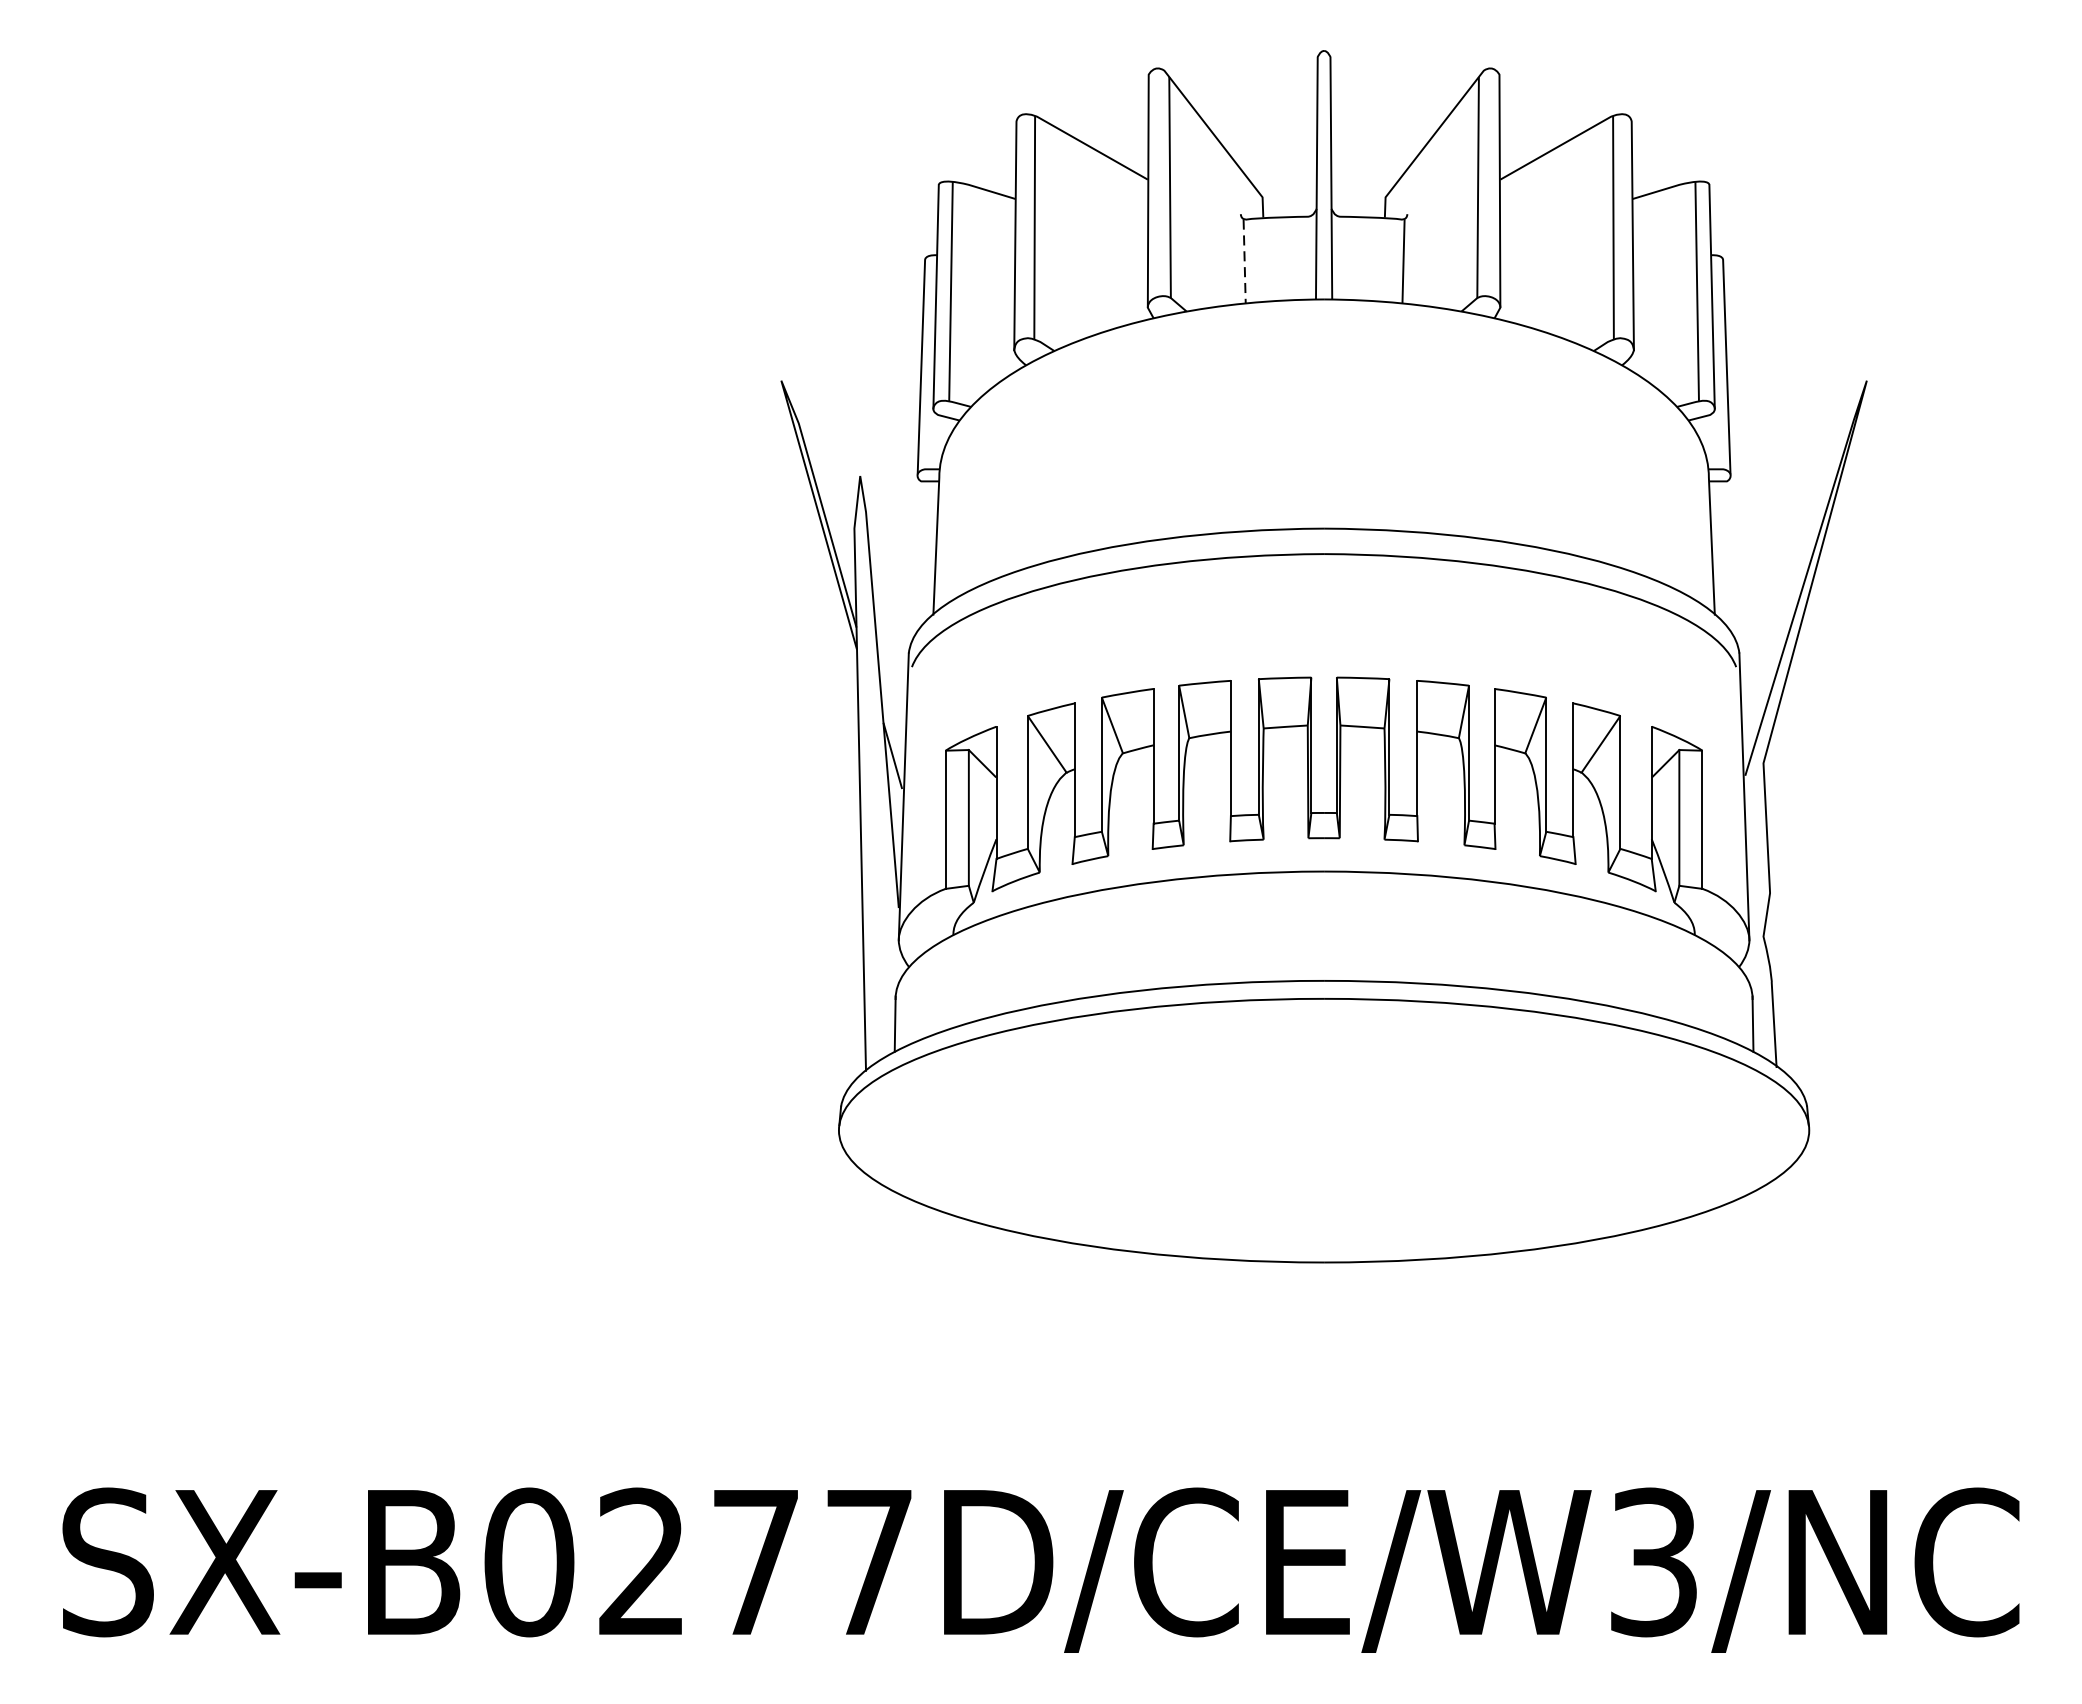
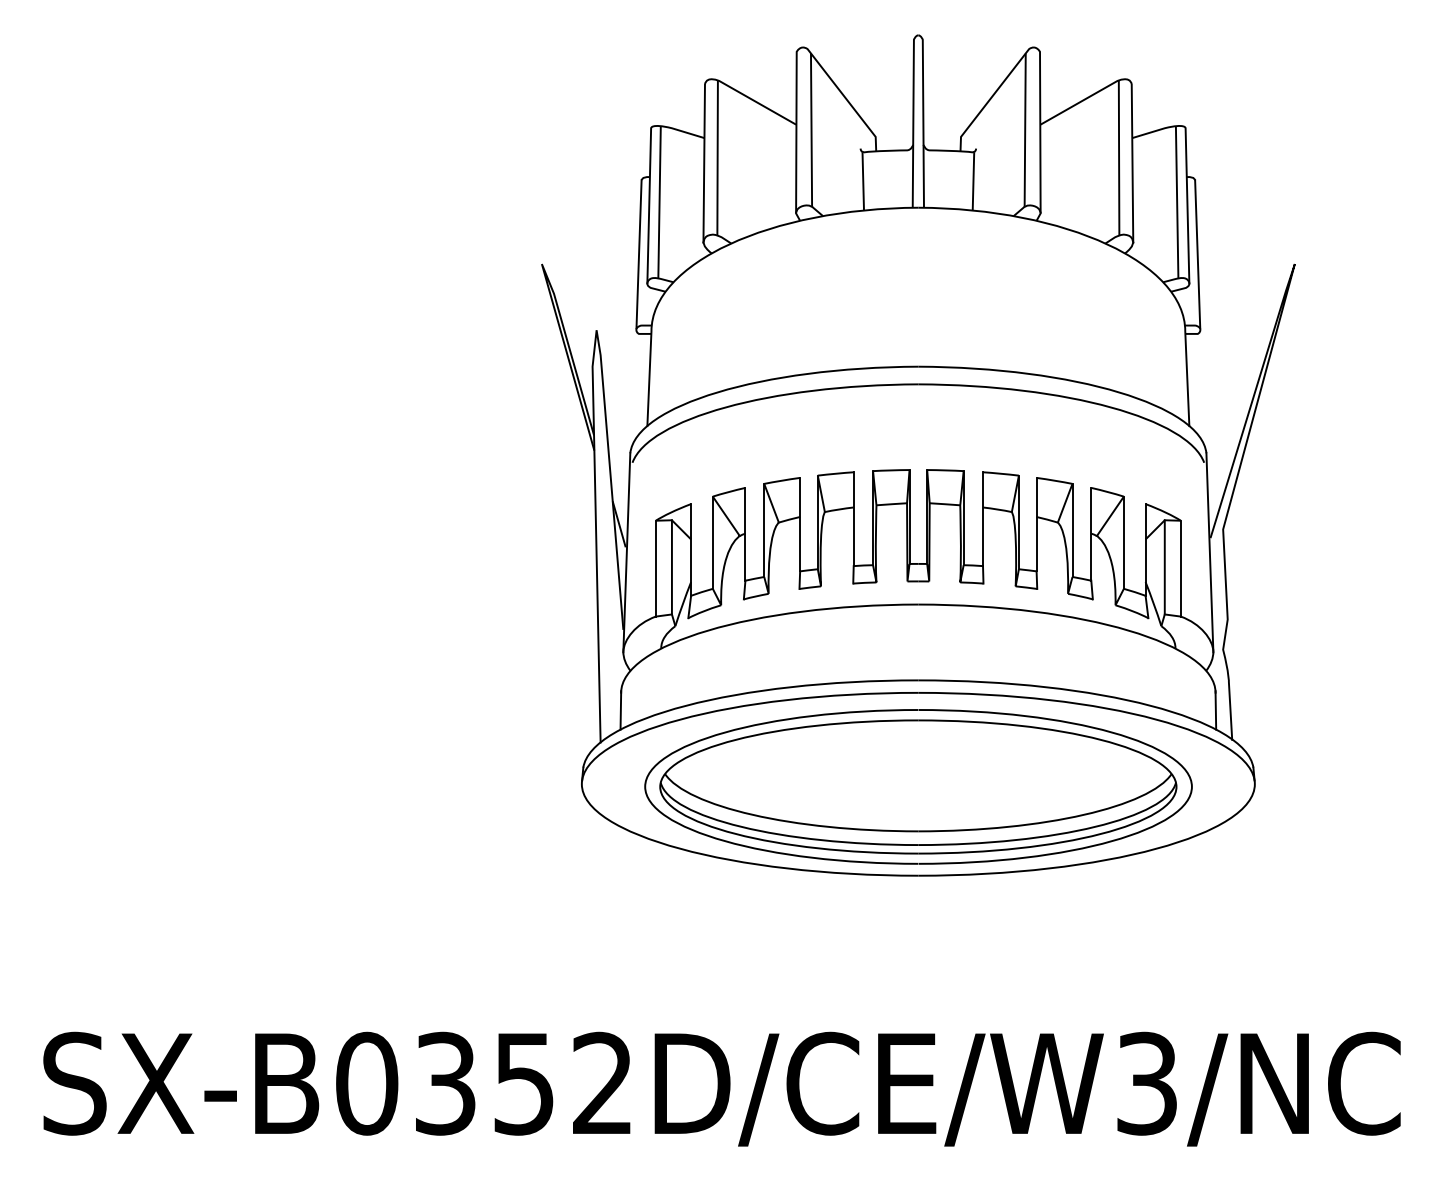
line: (1245, 261) -> (863, 181), dashed -> solid
part: (1324, 1133) -> (918, 786), added
text: (754, 1562) -> (523, 1083), SX-B0277D/CE/W3/NC -> SX-B0352D/CE/W3/NC

